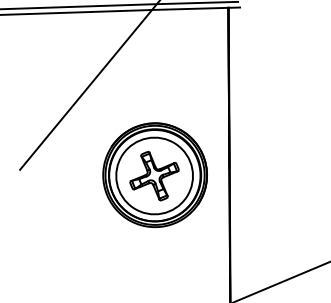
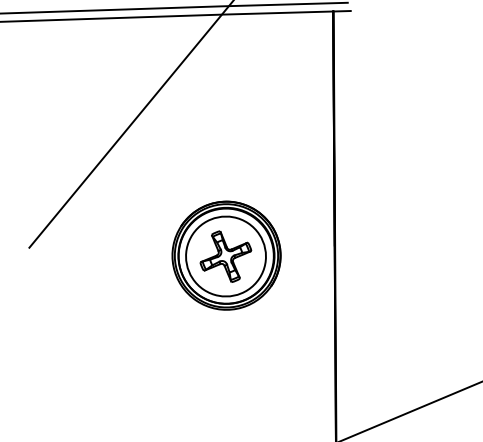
part: (155, 175) -> (226, 256), size x0.71

